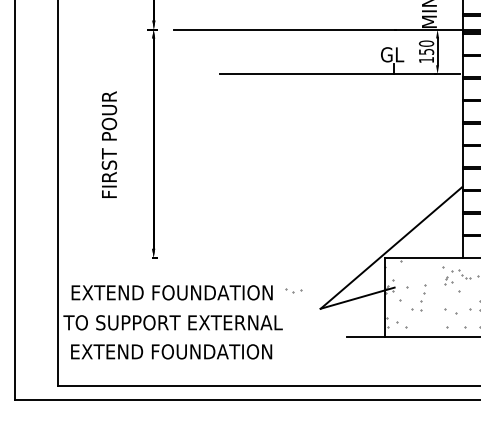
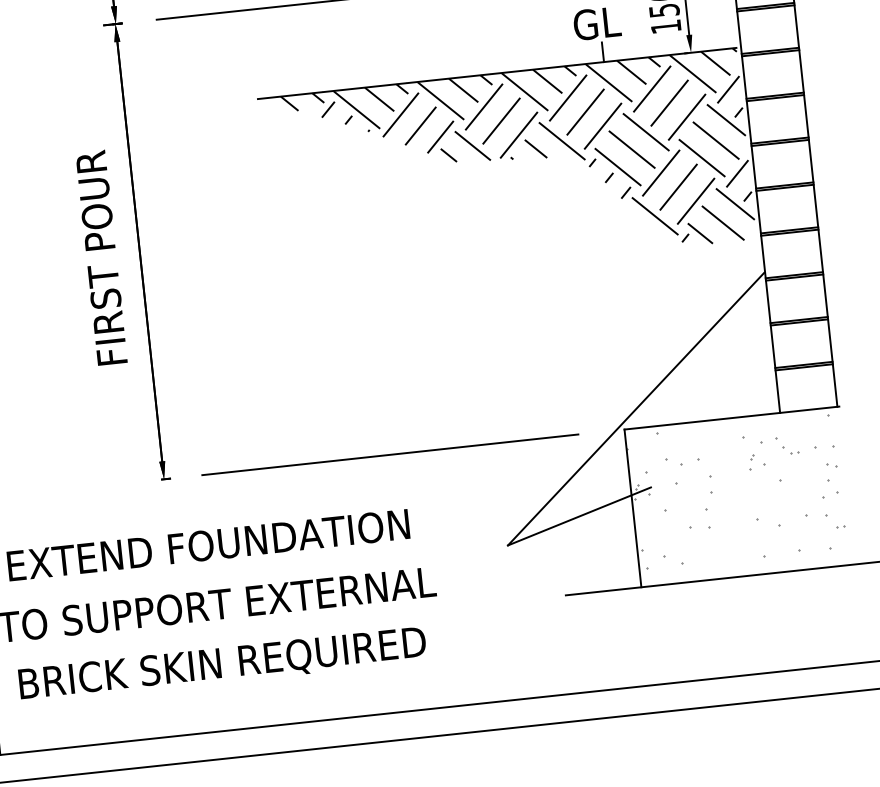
hatch: (345, 122) -> (517, 168), added
text: (109, 144) -> (101, 257), moved
line: (266, 257) -> (389, 454), added
part: (293, 290) -> (682, 461), moved
text: (175, 352) -> (227, 663), EXTEND FOUNDATION -> BRICK SKIN REQUIRED

